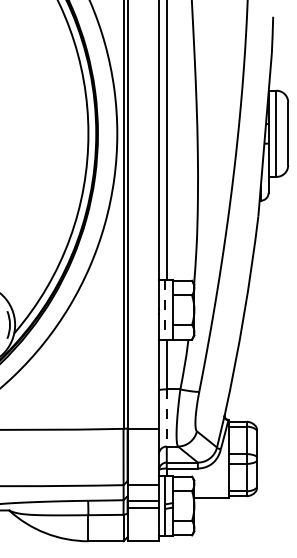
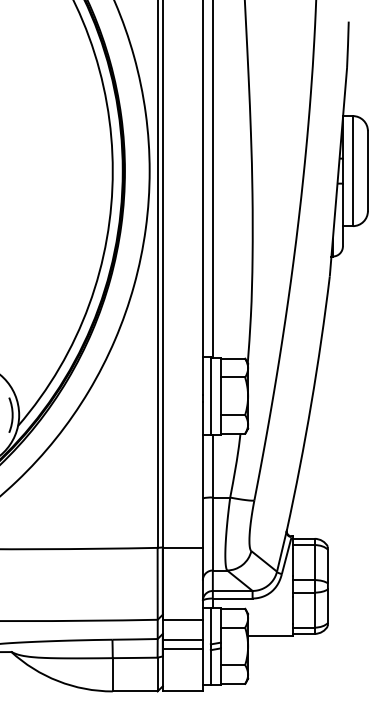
line: (165, 310) -> (211, 396), dashed -> solid
line: (166, 418) -> (212, 534), dashed -> solid

